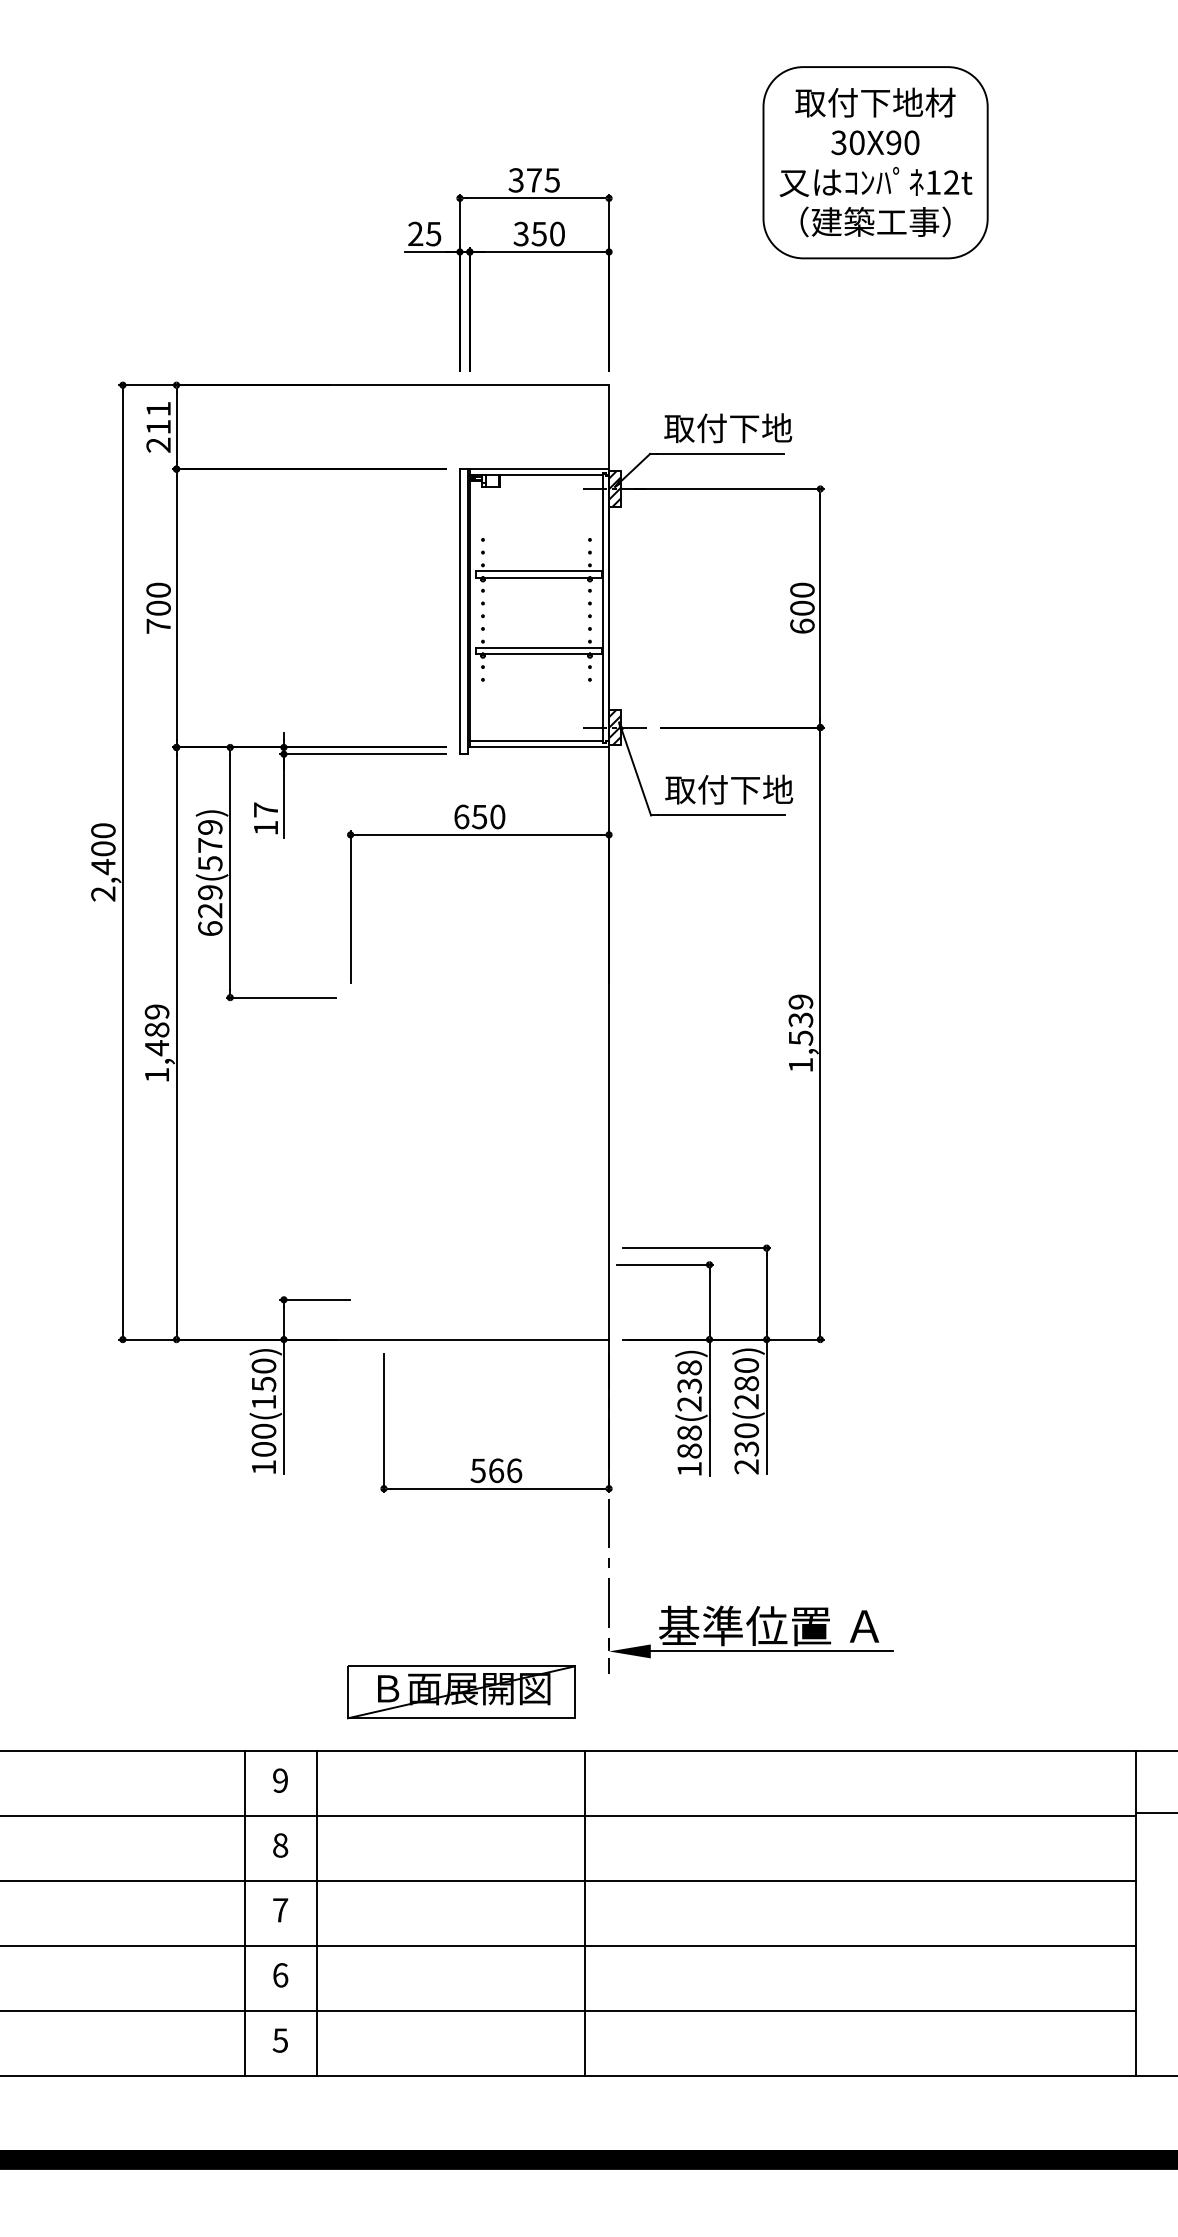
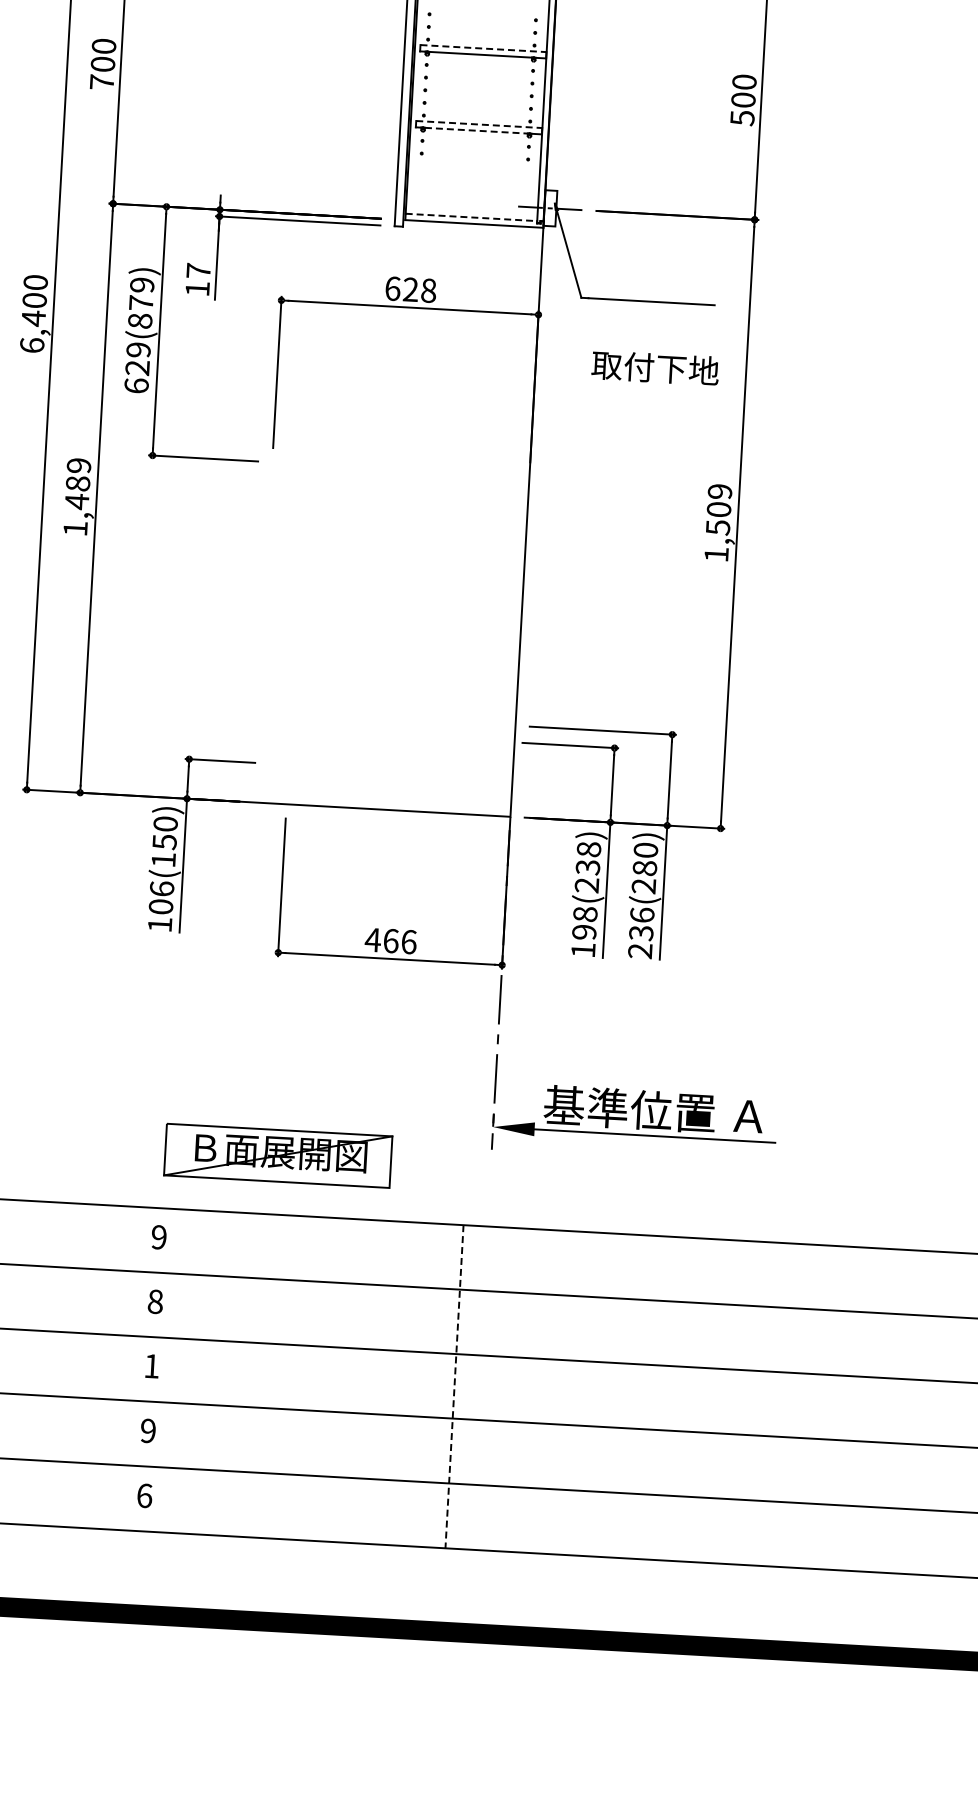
line: (539, 571) -> (483, 48), solid -> dashed
text: (802, 626) -> (742, 118), 600 -> 500
line: (539, 647) -> (479, 124), solid -> dashed
line: (536, 653) -> (476, 130), solid -> dashed
hatch: (614, 727) -> (549, 208), removed
line: (536, 741) -> (471, 217), solid -> dashed
text: (729, 789) -> (655, 367), moved
text: (488, 816) -> (419, 289), 650 -> 628
text: (210, 863) -> (140, 321), 629(579) -> 629(879)
text: (103, 893) -> (32, 344), 2,400 -> 6,400
text: (800, 1019) -> (718, 509), 1,539 -> 1,509
text: (263, 1430) -> (161, 888), 100(150) -> 106(150)
text: (746, 1430) -> (642, 914), 230(280) -> 236(280)
text: (689, 1450) -> (584, 931), 188(238) -> 198(238)
text: (478, 1470) -> (373, 939), 566 -> 466
part: (461, 1692) -> (278, 1156), moved
text: (280, 1910) -> (151, 1366), 7 -> 1
line: (244, 1913) -> (115, 1367), removed
line: (316, 1913) -> (187, 1371), removed
line: (584, 1914) -> (454, 1387), solid -> dashed
text: (280, 1975) -> (148, 1431), 6 -> 9
text: (280, 2040) -> (144, 1495), 5 -> 6

